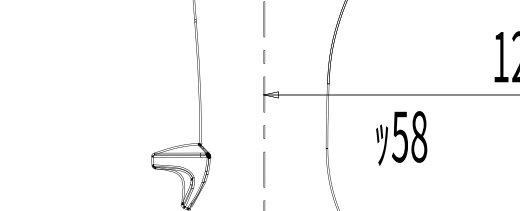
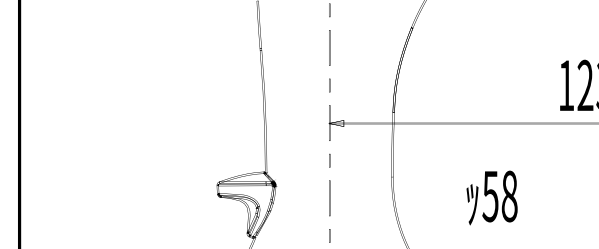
text: (401, 137) -> (491, 197), moved

